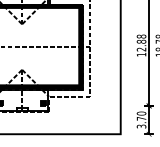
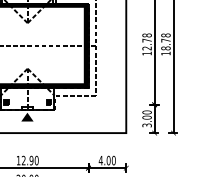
text: (140, 41) -> (146, 40), 12.88 -> 12.78
fill: (21, 117) -> (27, 116), added
text: (140, 118) -> (146, 117), 3.70 -> 3.00

